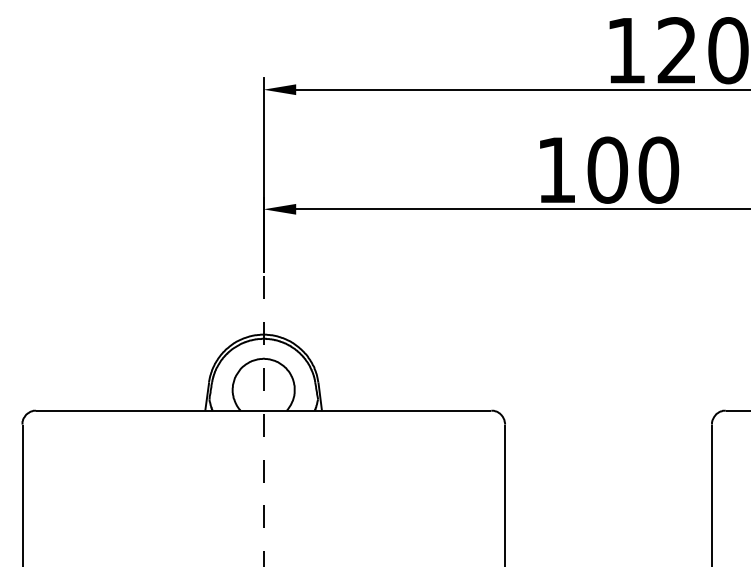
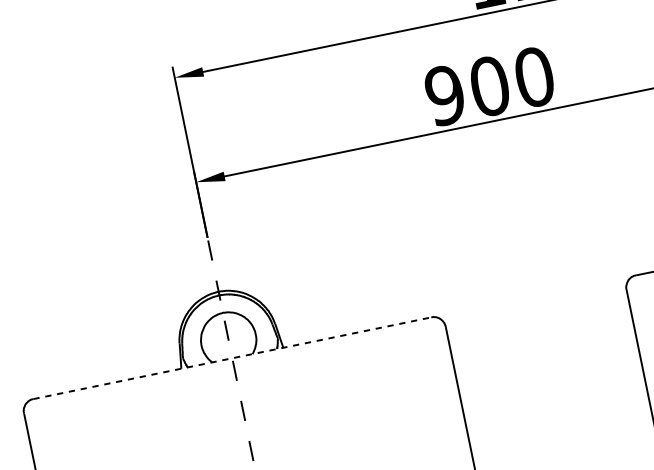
text: (556, 169) -> (444, 94), 100 -> 900
line: (263, 410) -> (232, 358), solid -> dashed

